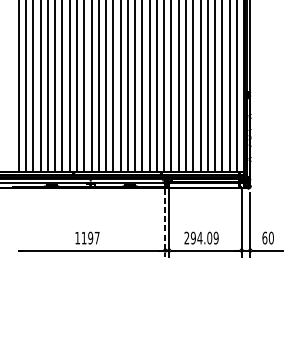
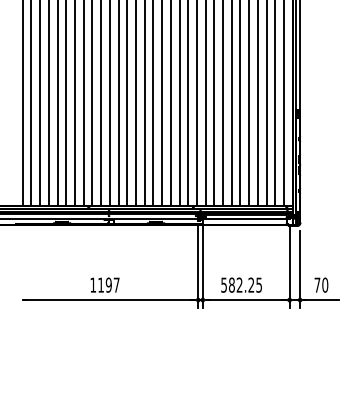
line: (165, 222) -> (198, 266), dashed -> solid
text: (201, 237) -> (241, 284), 294.09 -> 582.25
text: (264, 237) -> (317, 284), 60 -> 70

